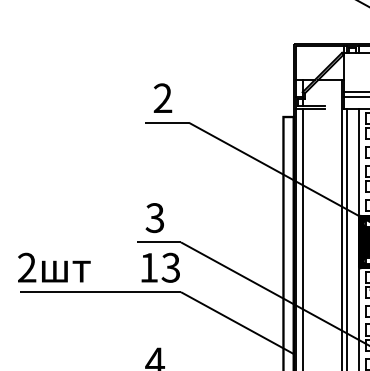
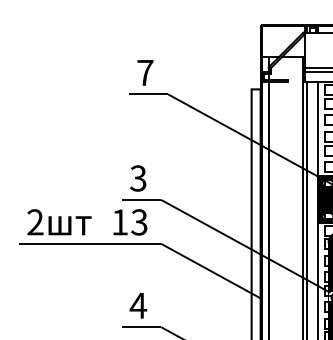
text: (163, 97) -> (145, 72), 2 -> 7
text: (54, 267) -> (59, 222), moved
text: (160, 267) -> (130, 222), moved

